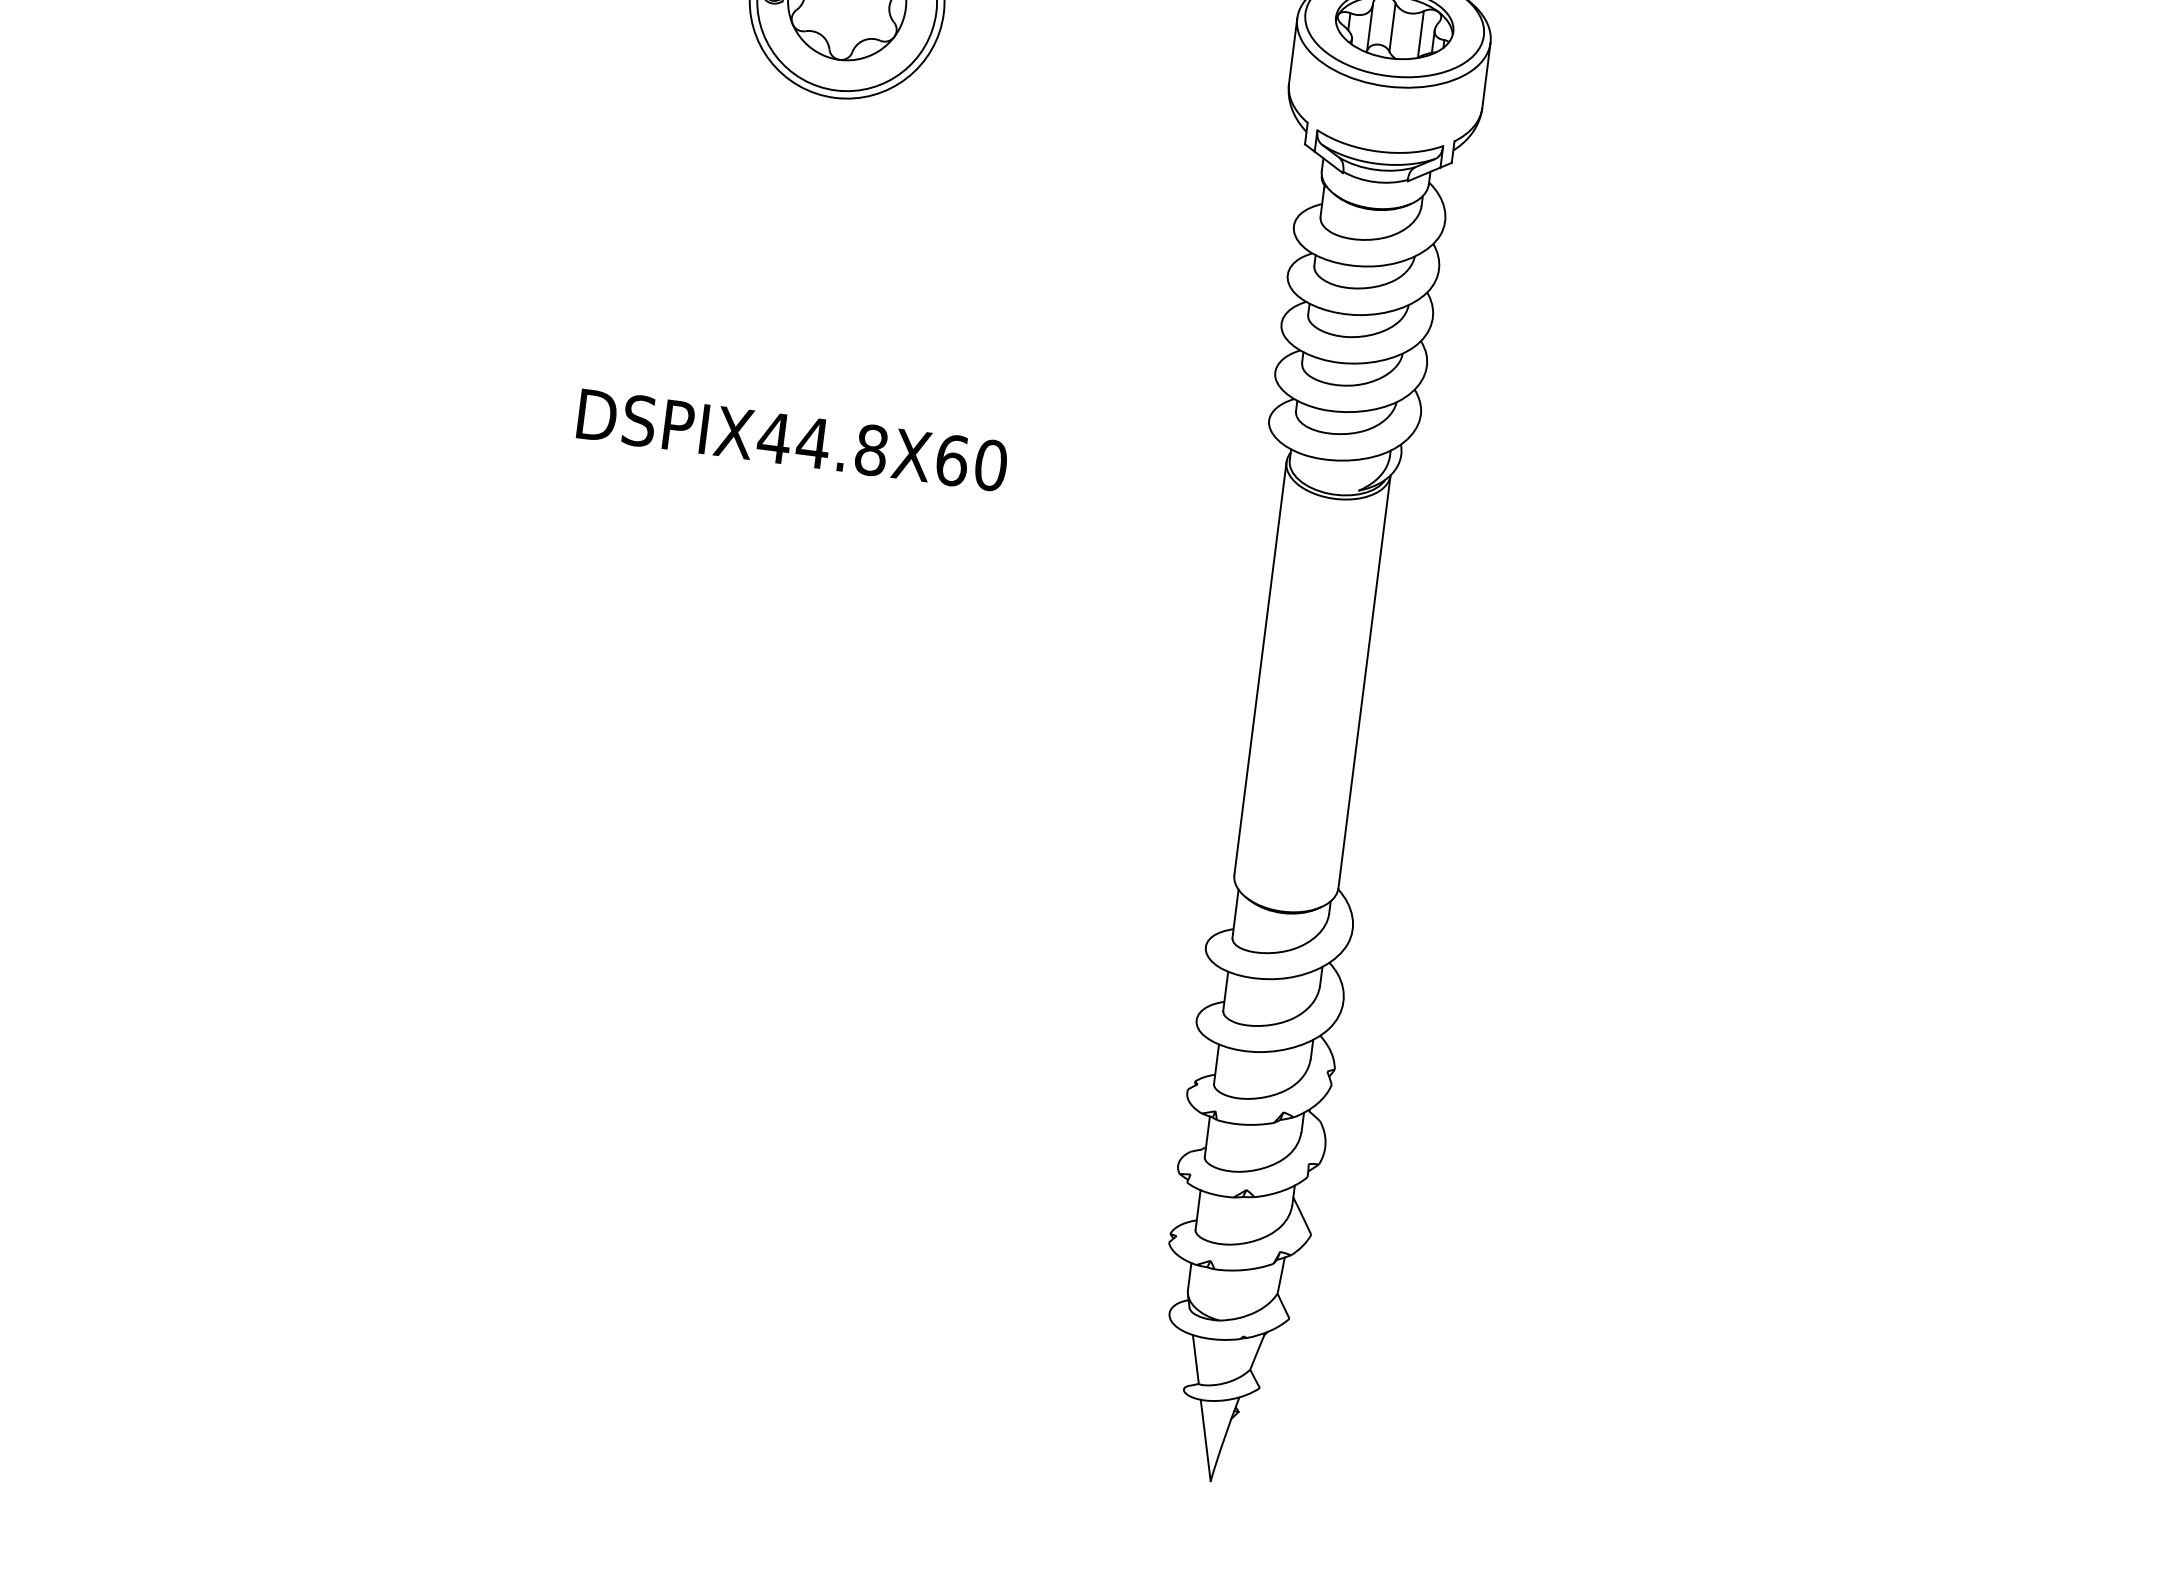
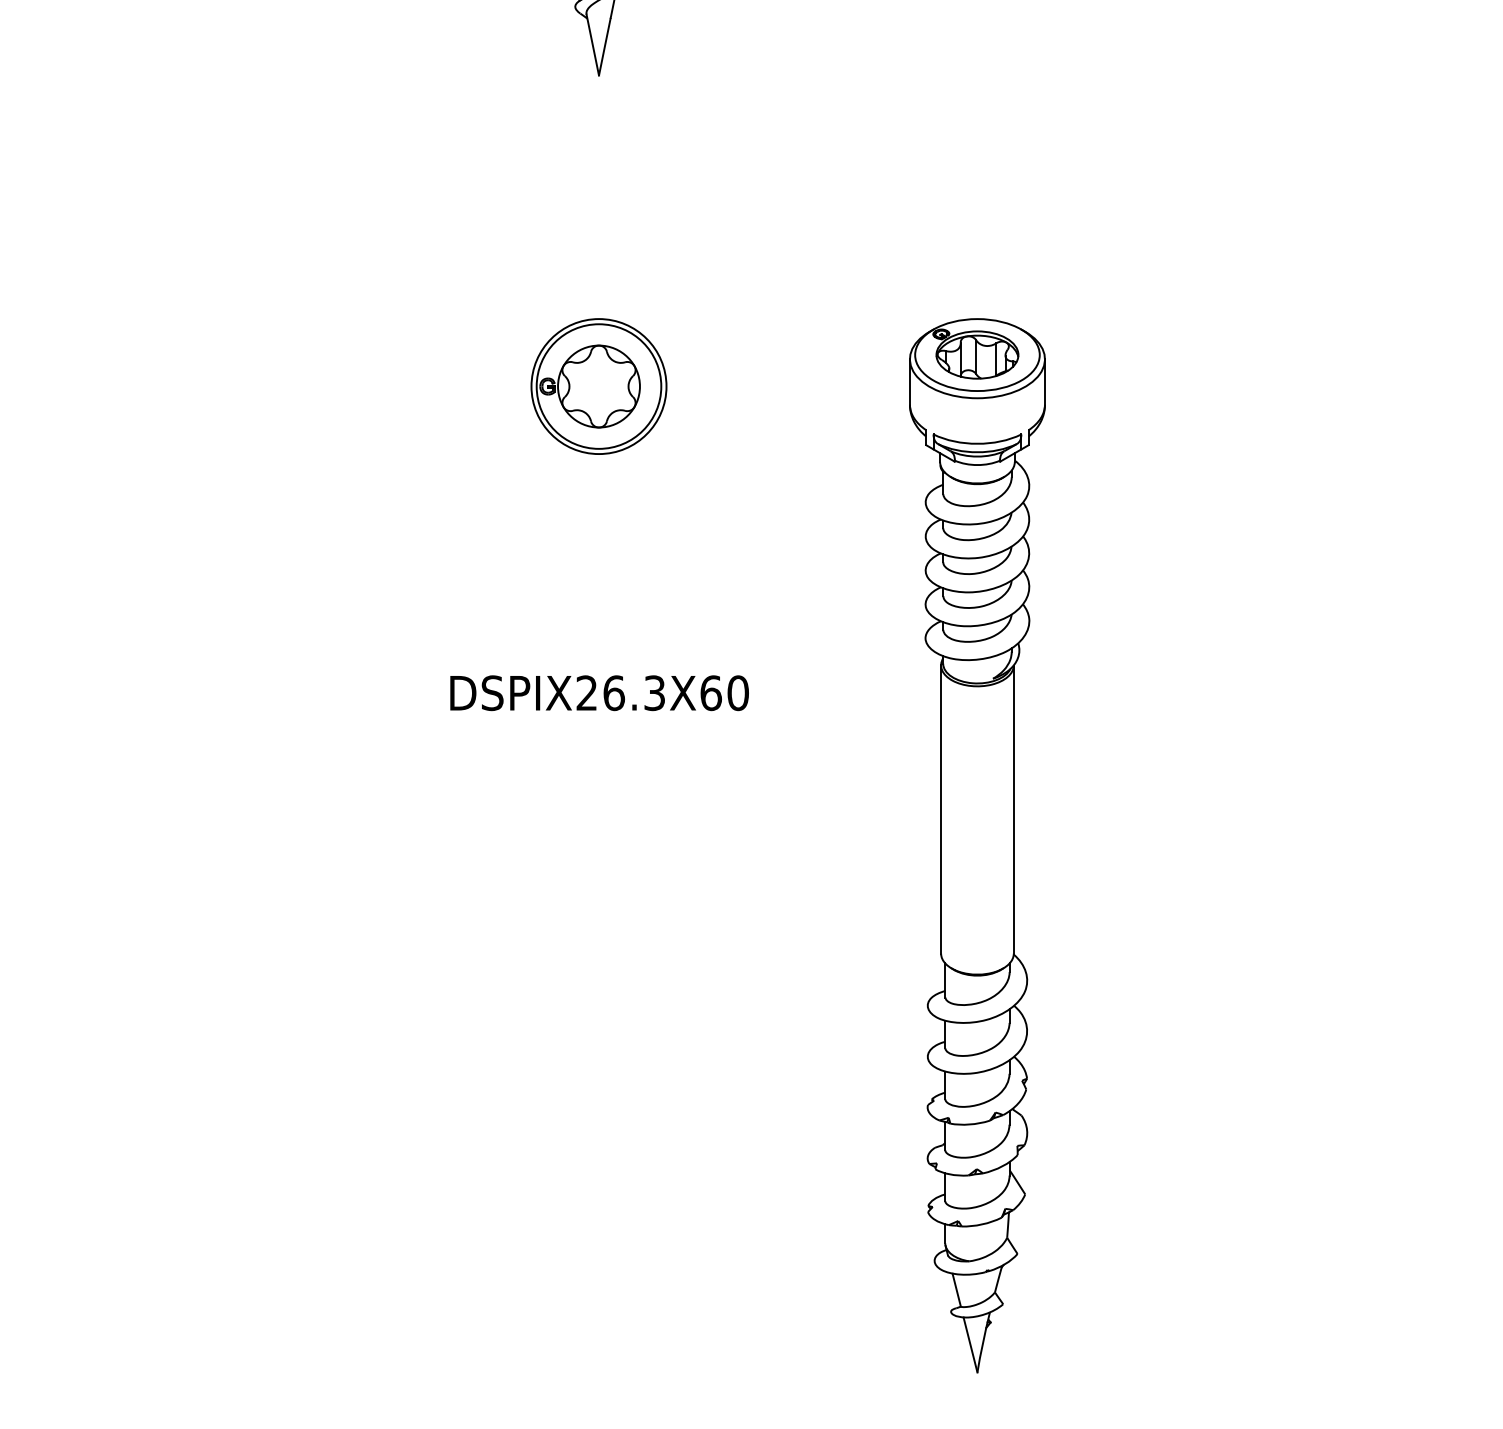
text: (822, 444) -> (620, 693), DSPIX44.8X60 -> DSPIX26.3X60

